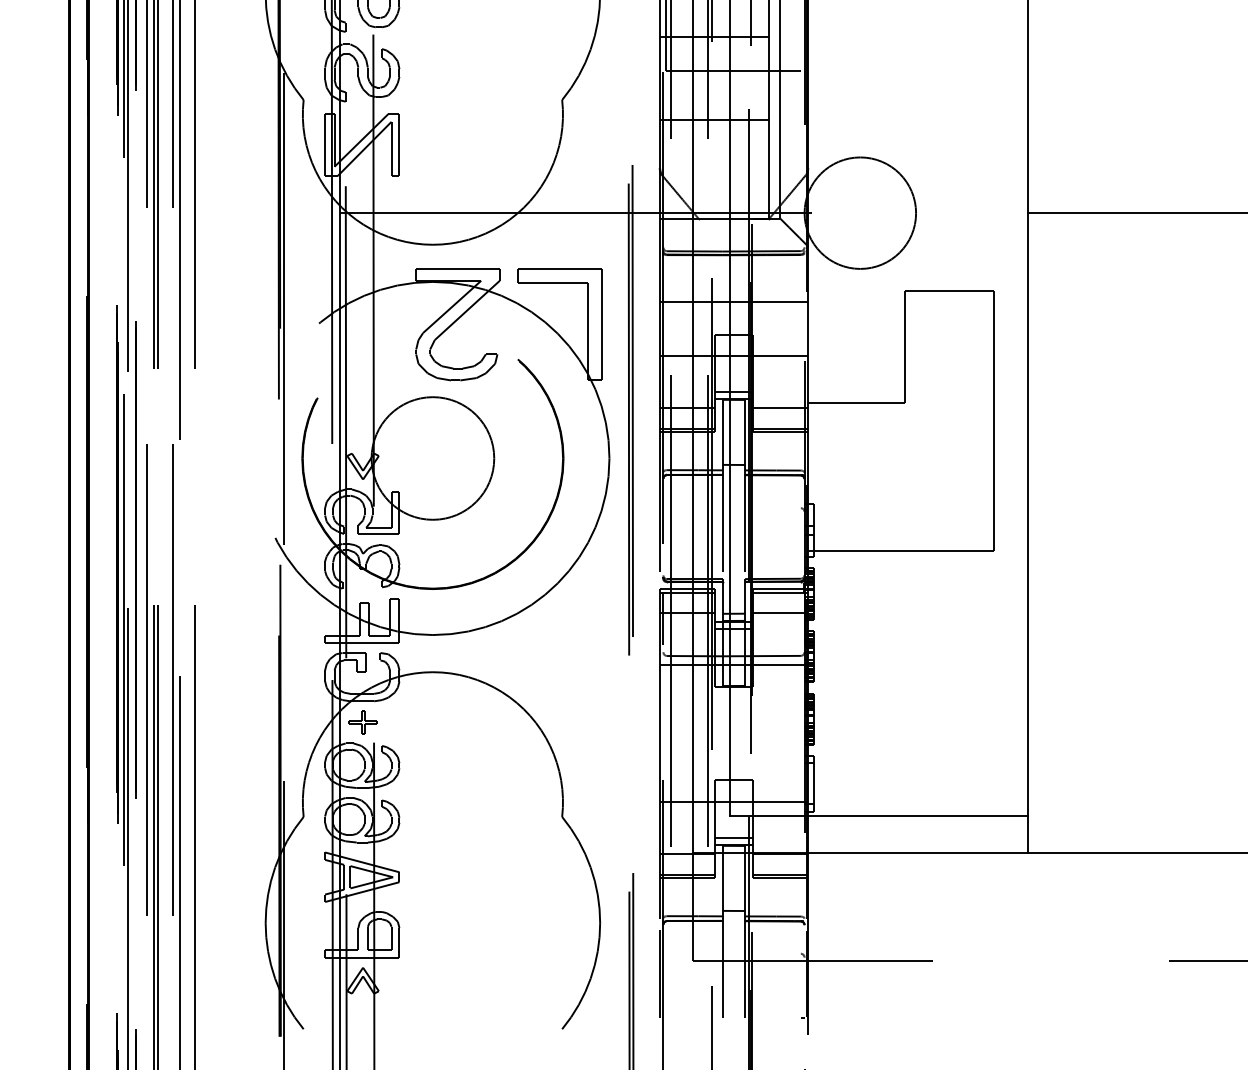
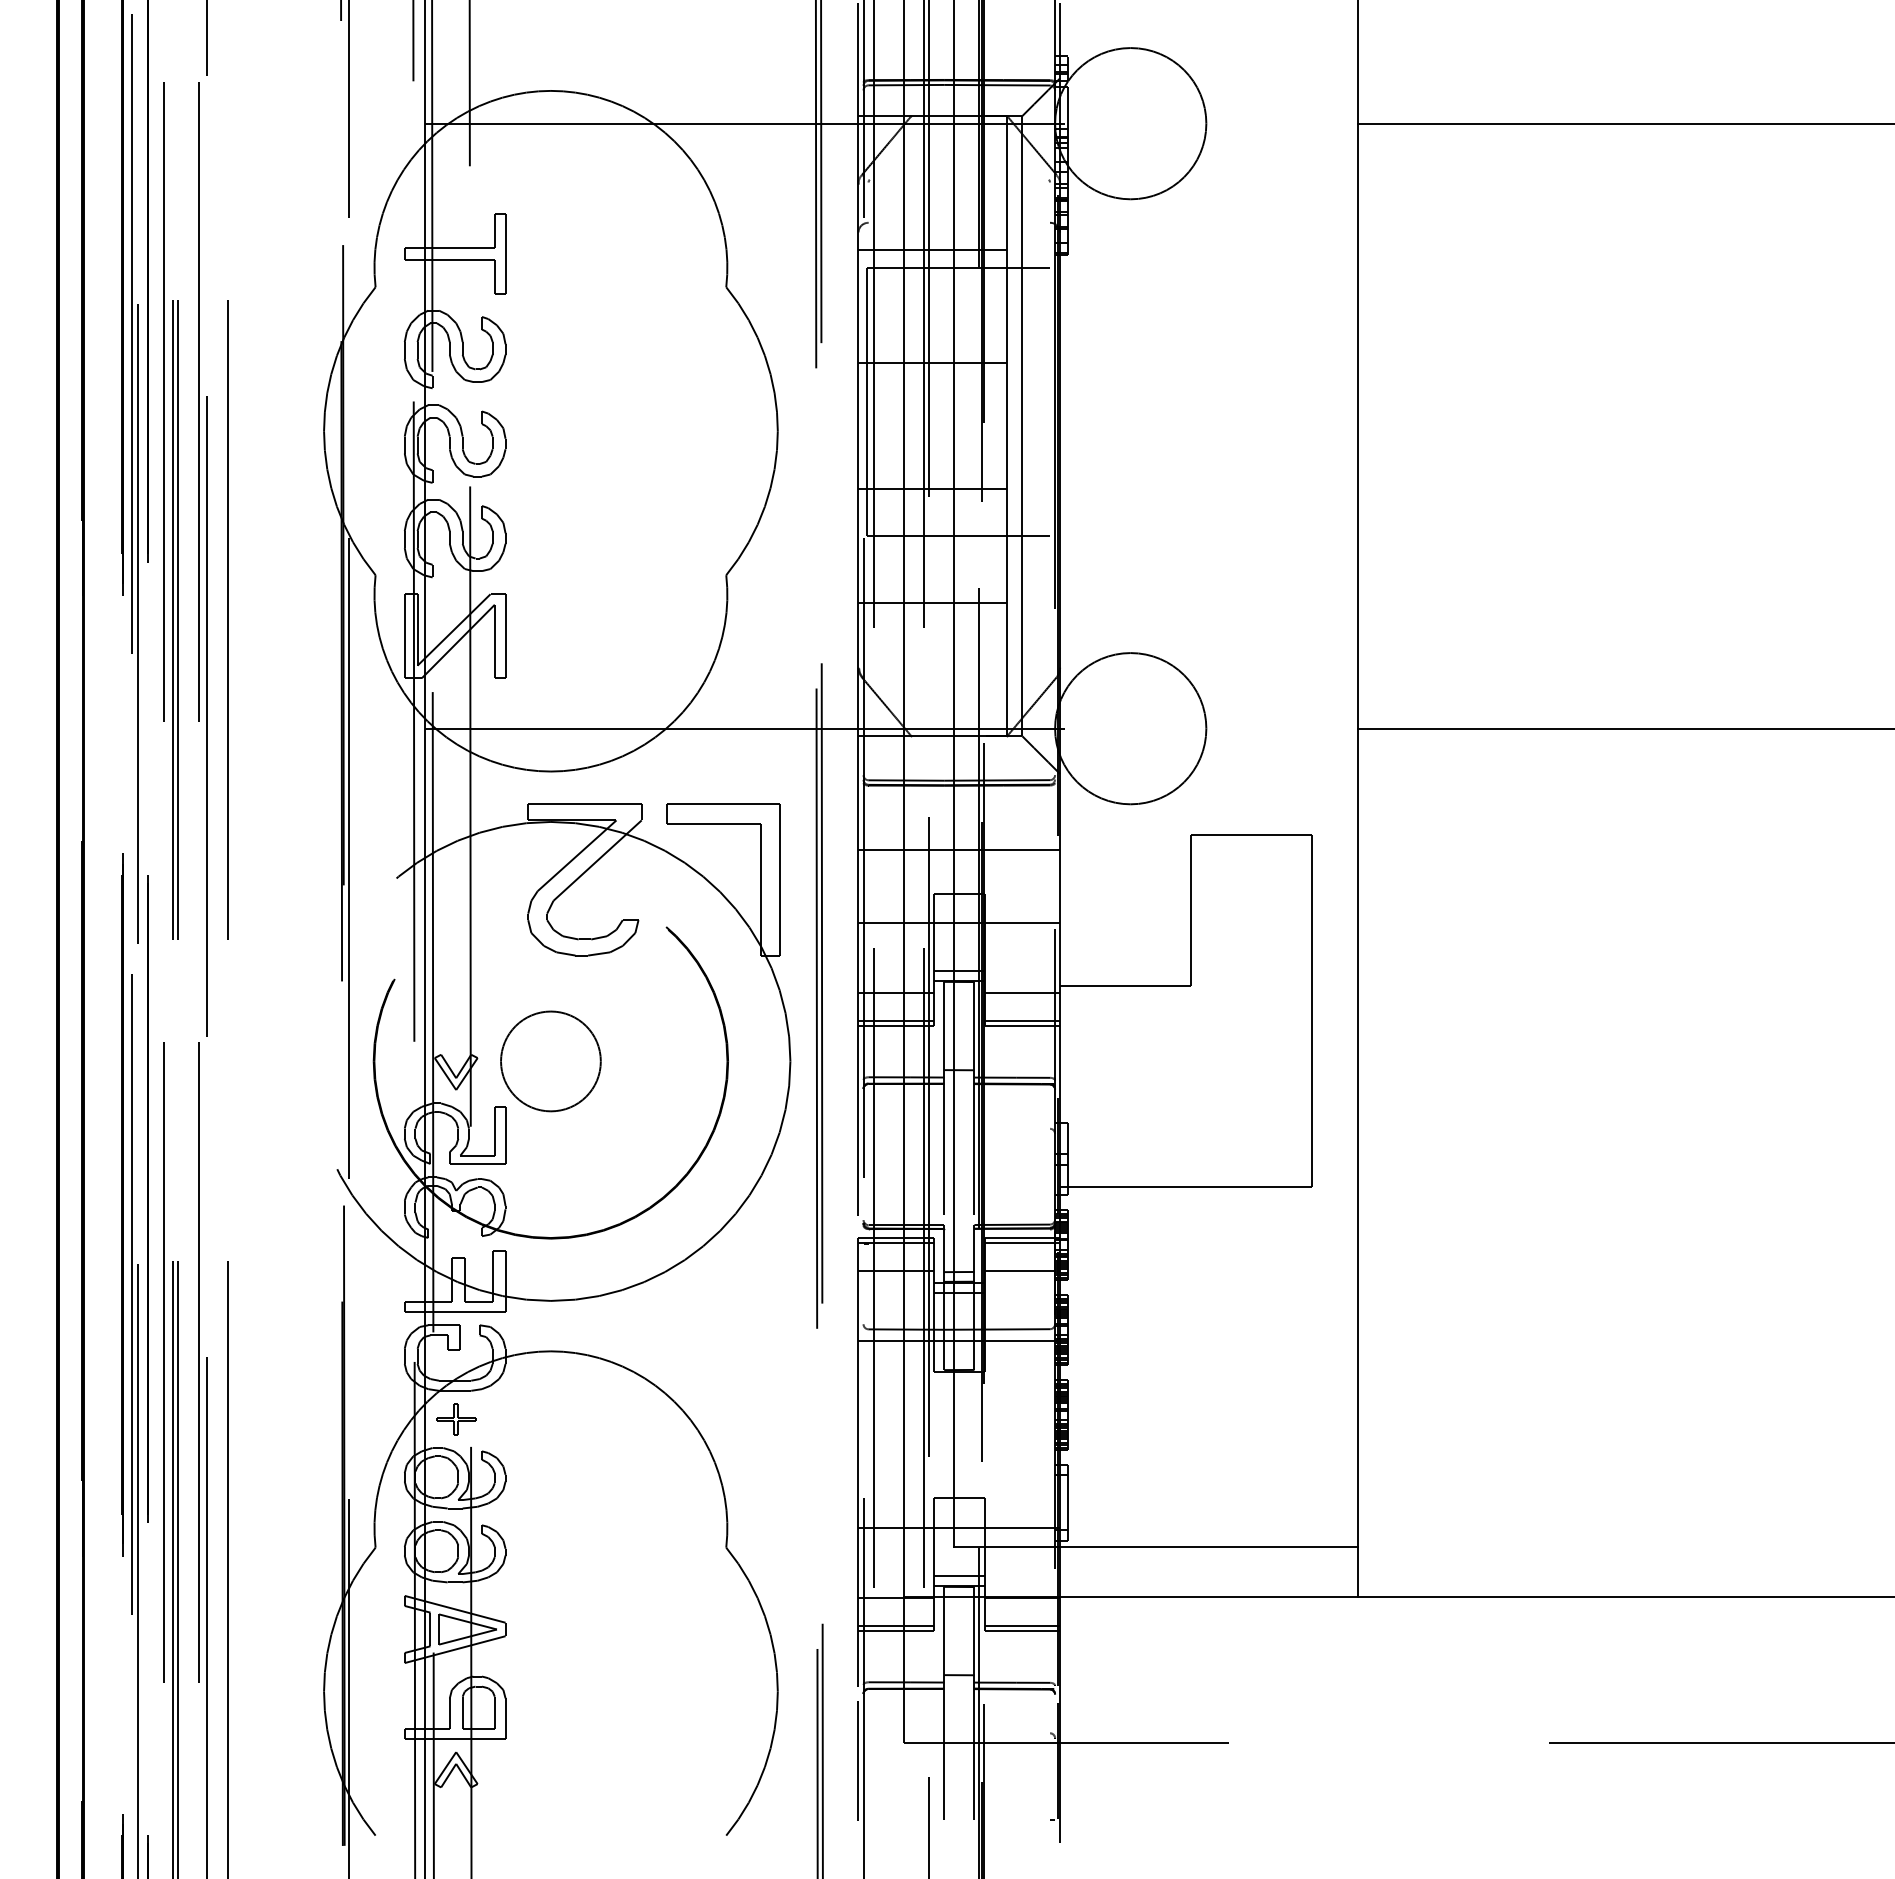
circle: (432, 458) -> (550, 1061), size x0.6
line: (663, 618) -> (863, 1278), removed

